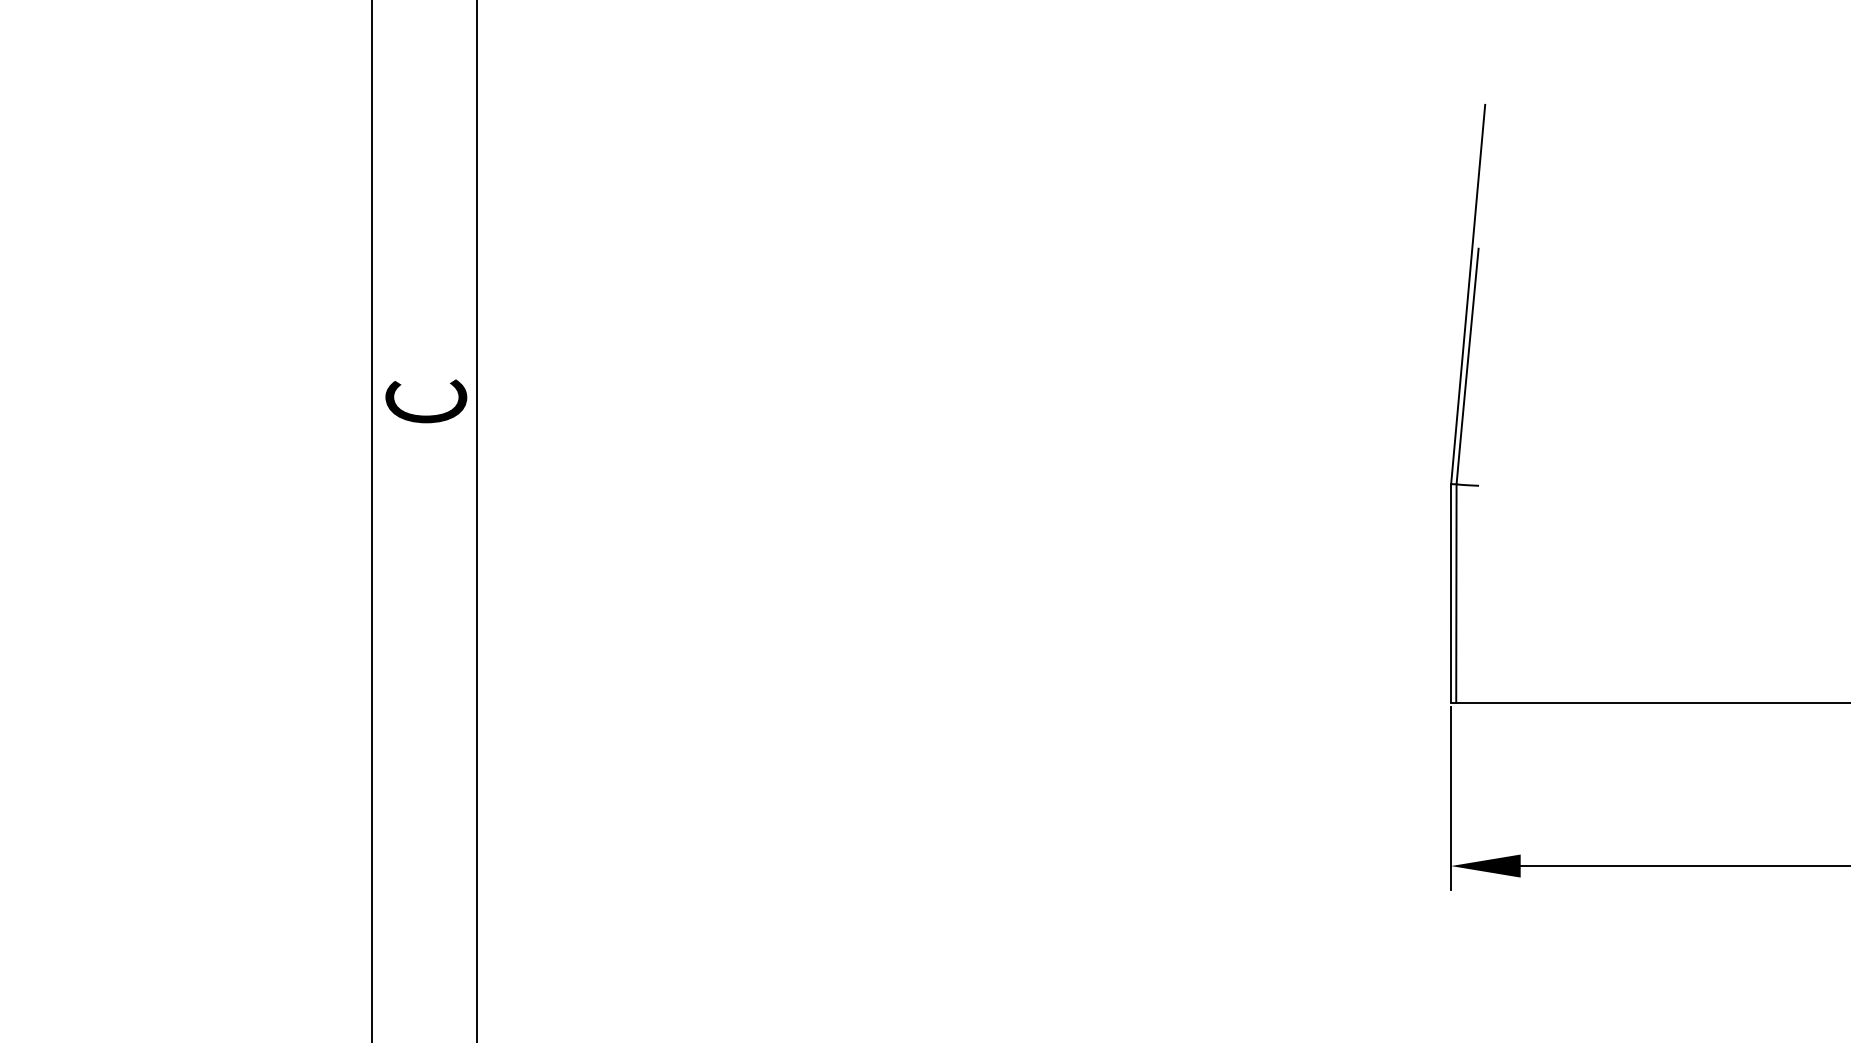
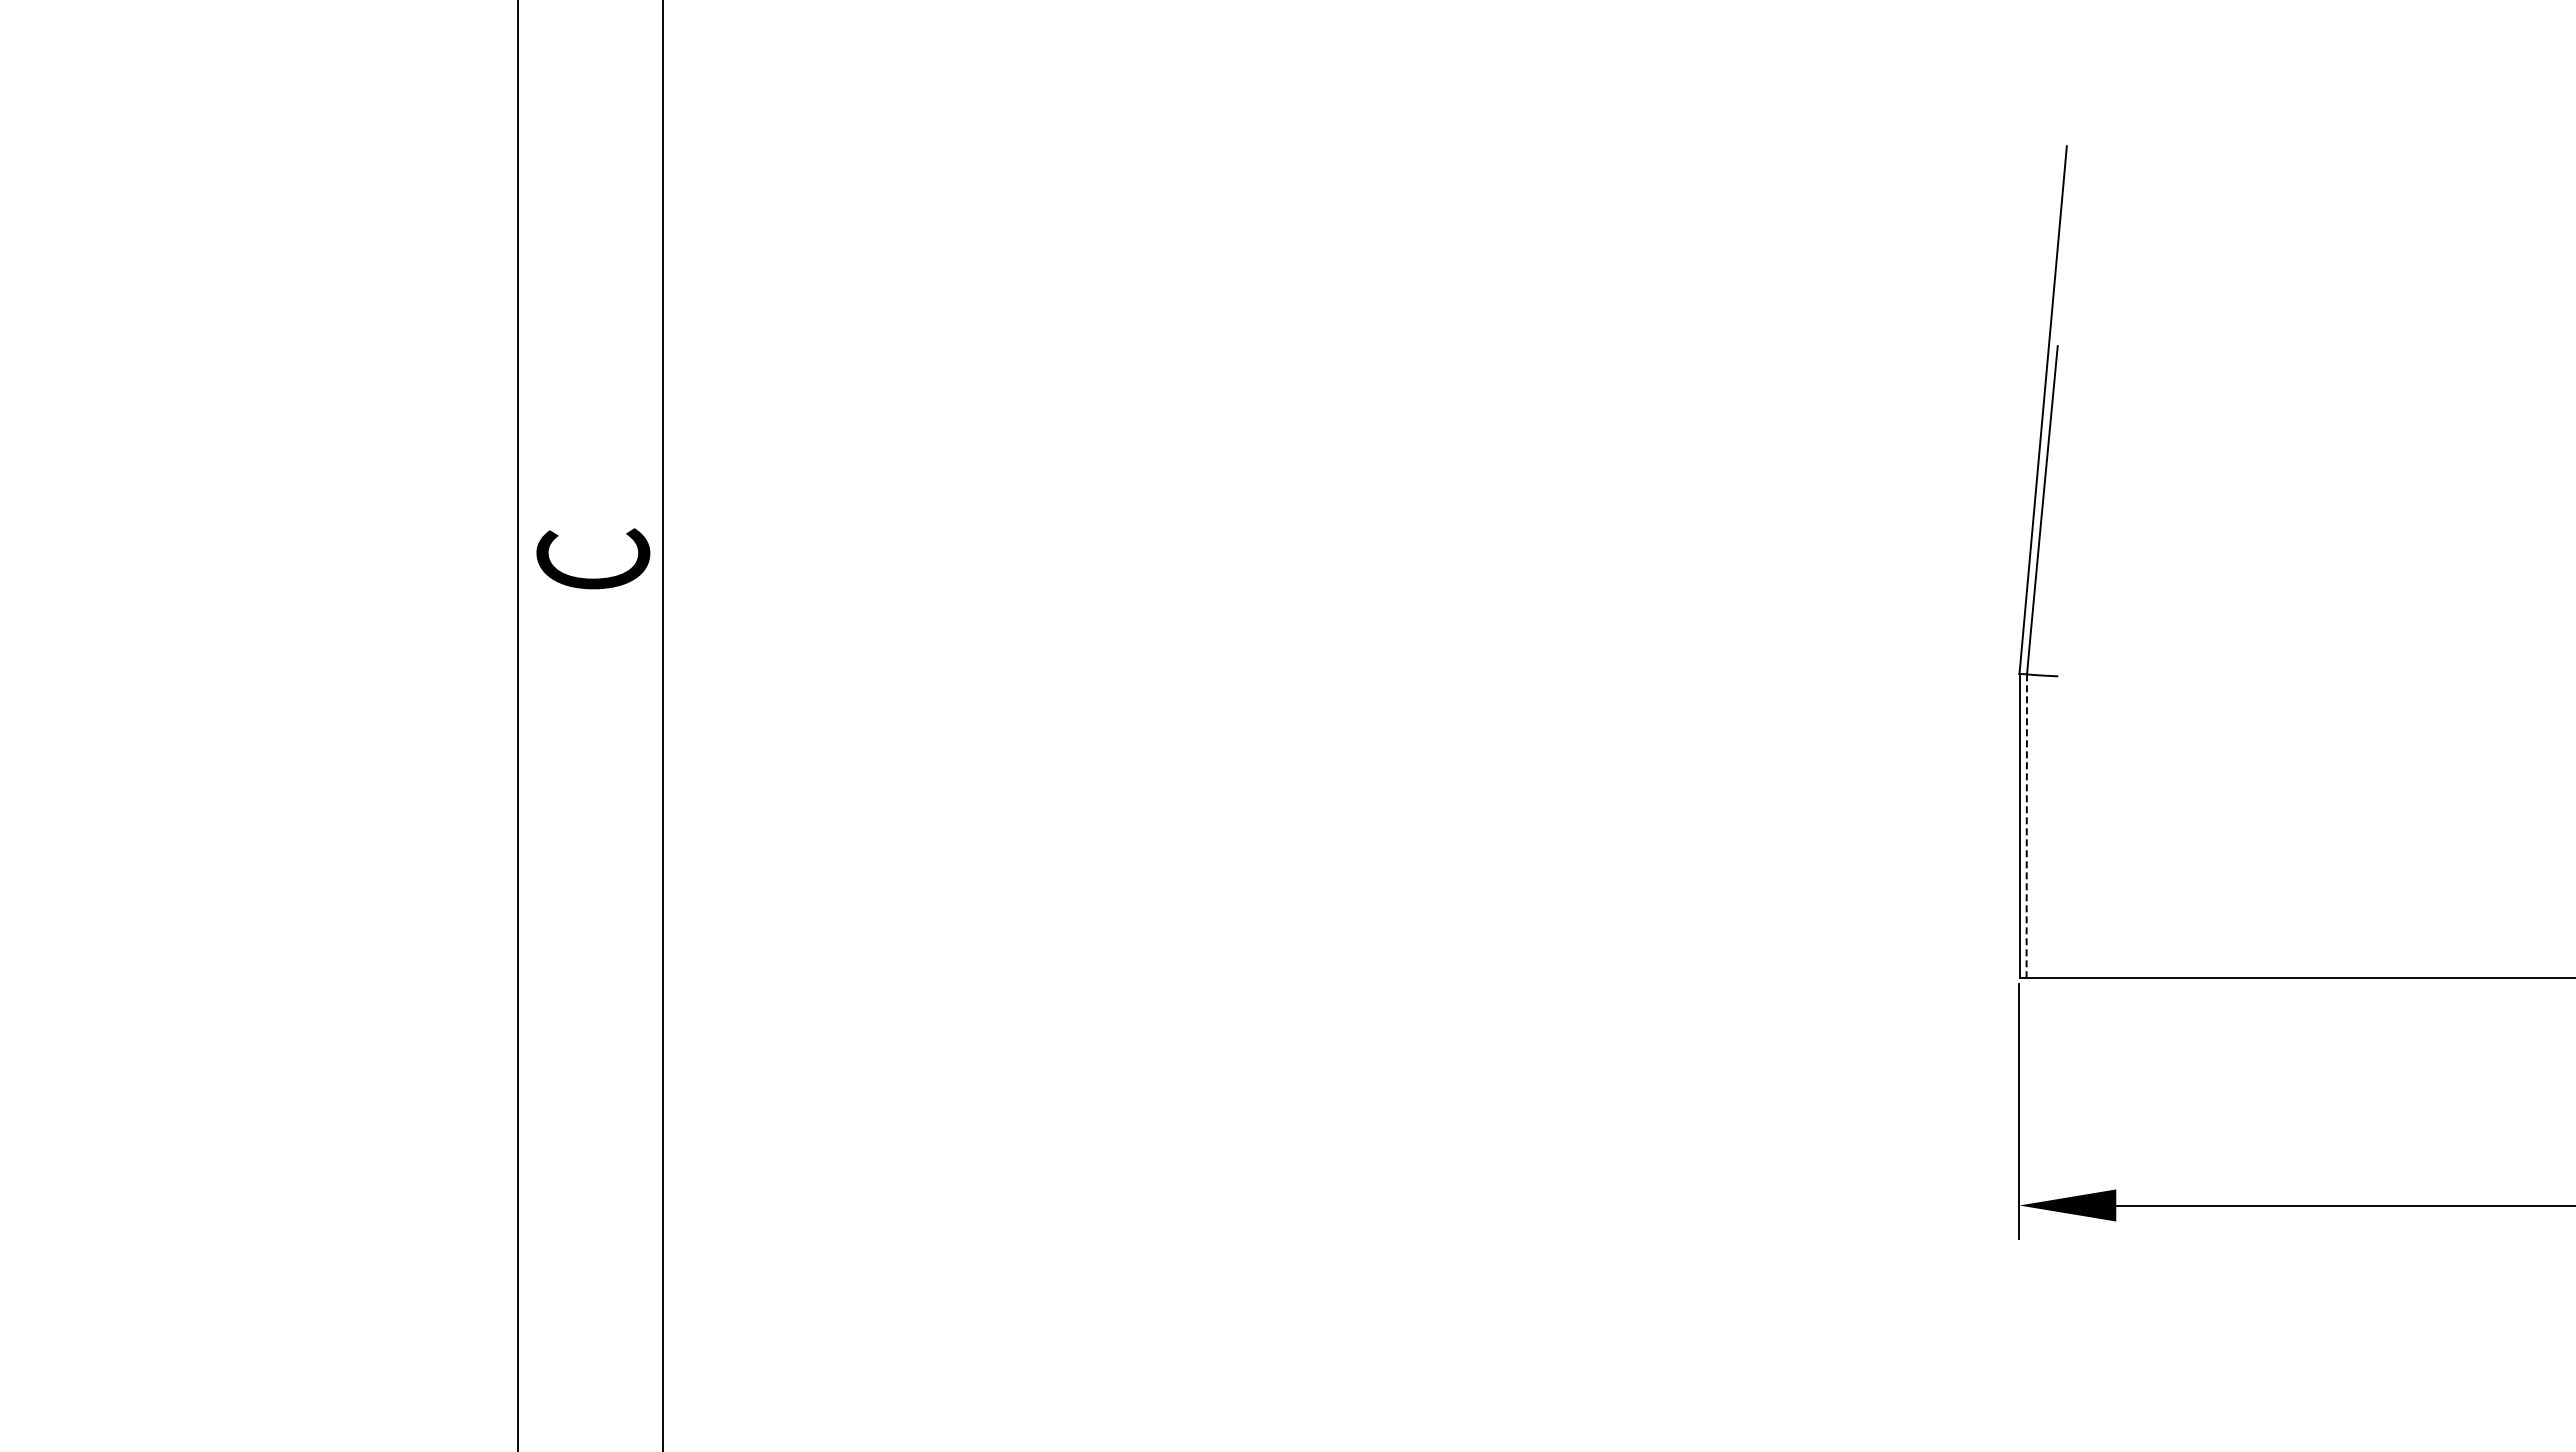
line: (1456, 593) -> (2026, 826), solid -> dashed

